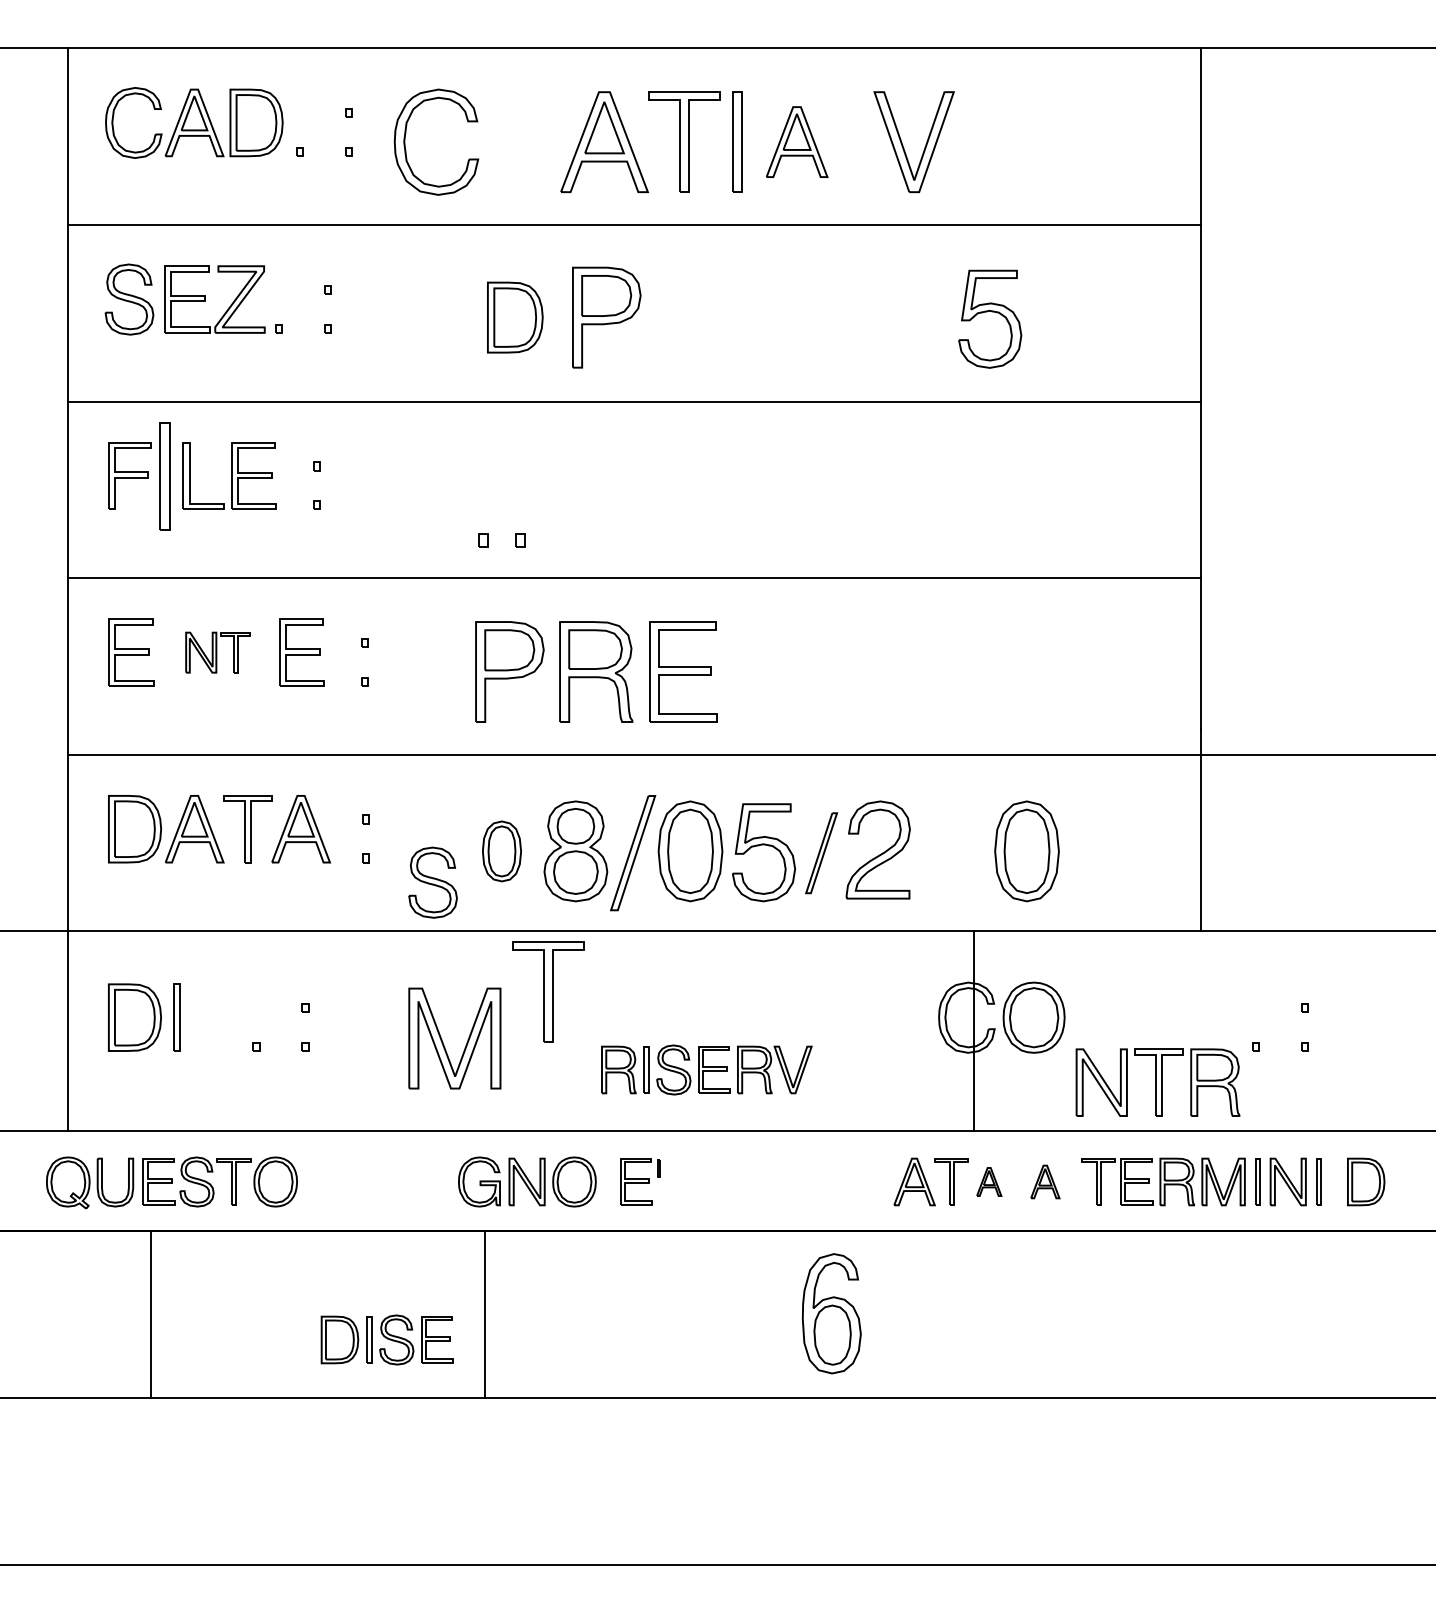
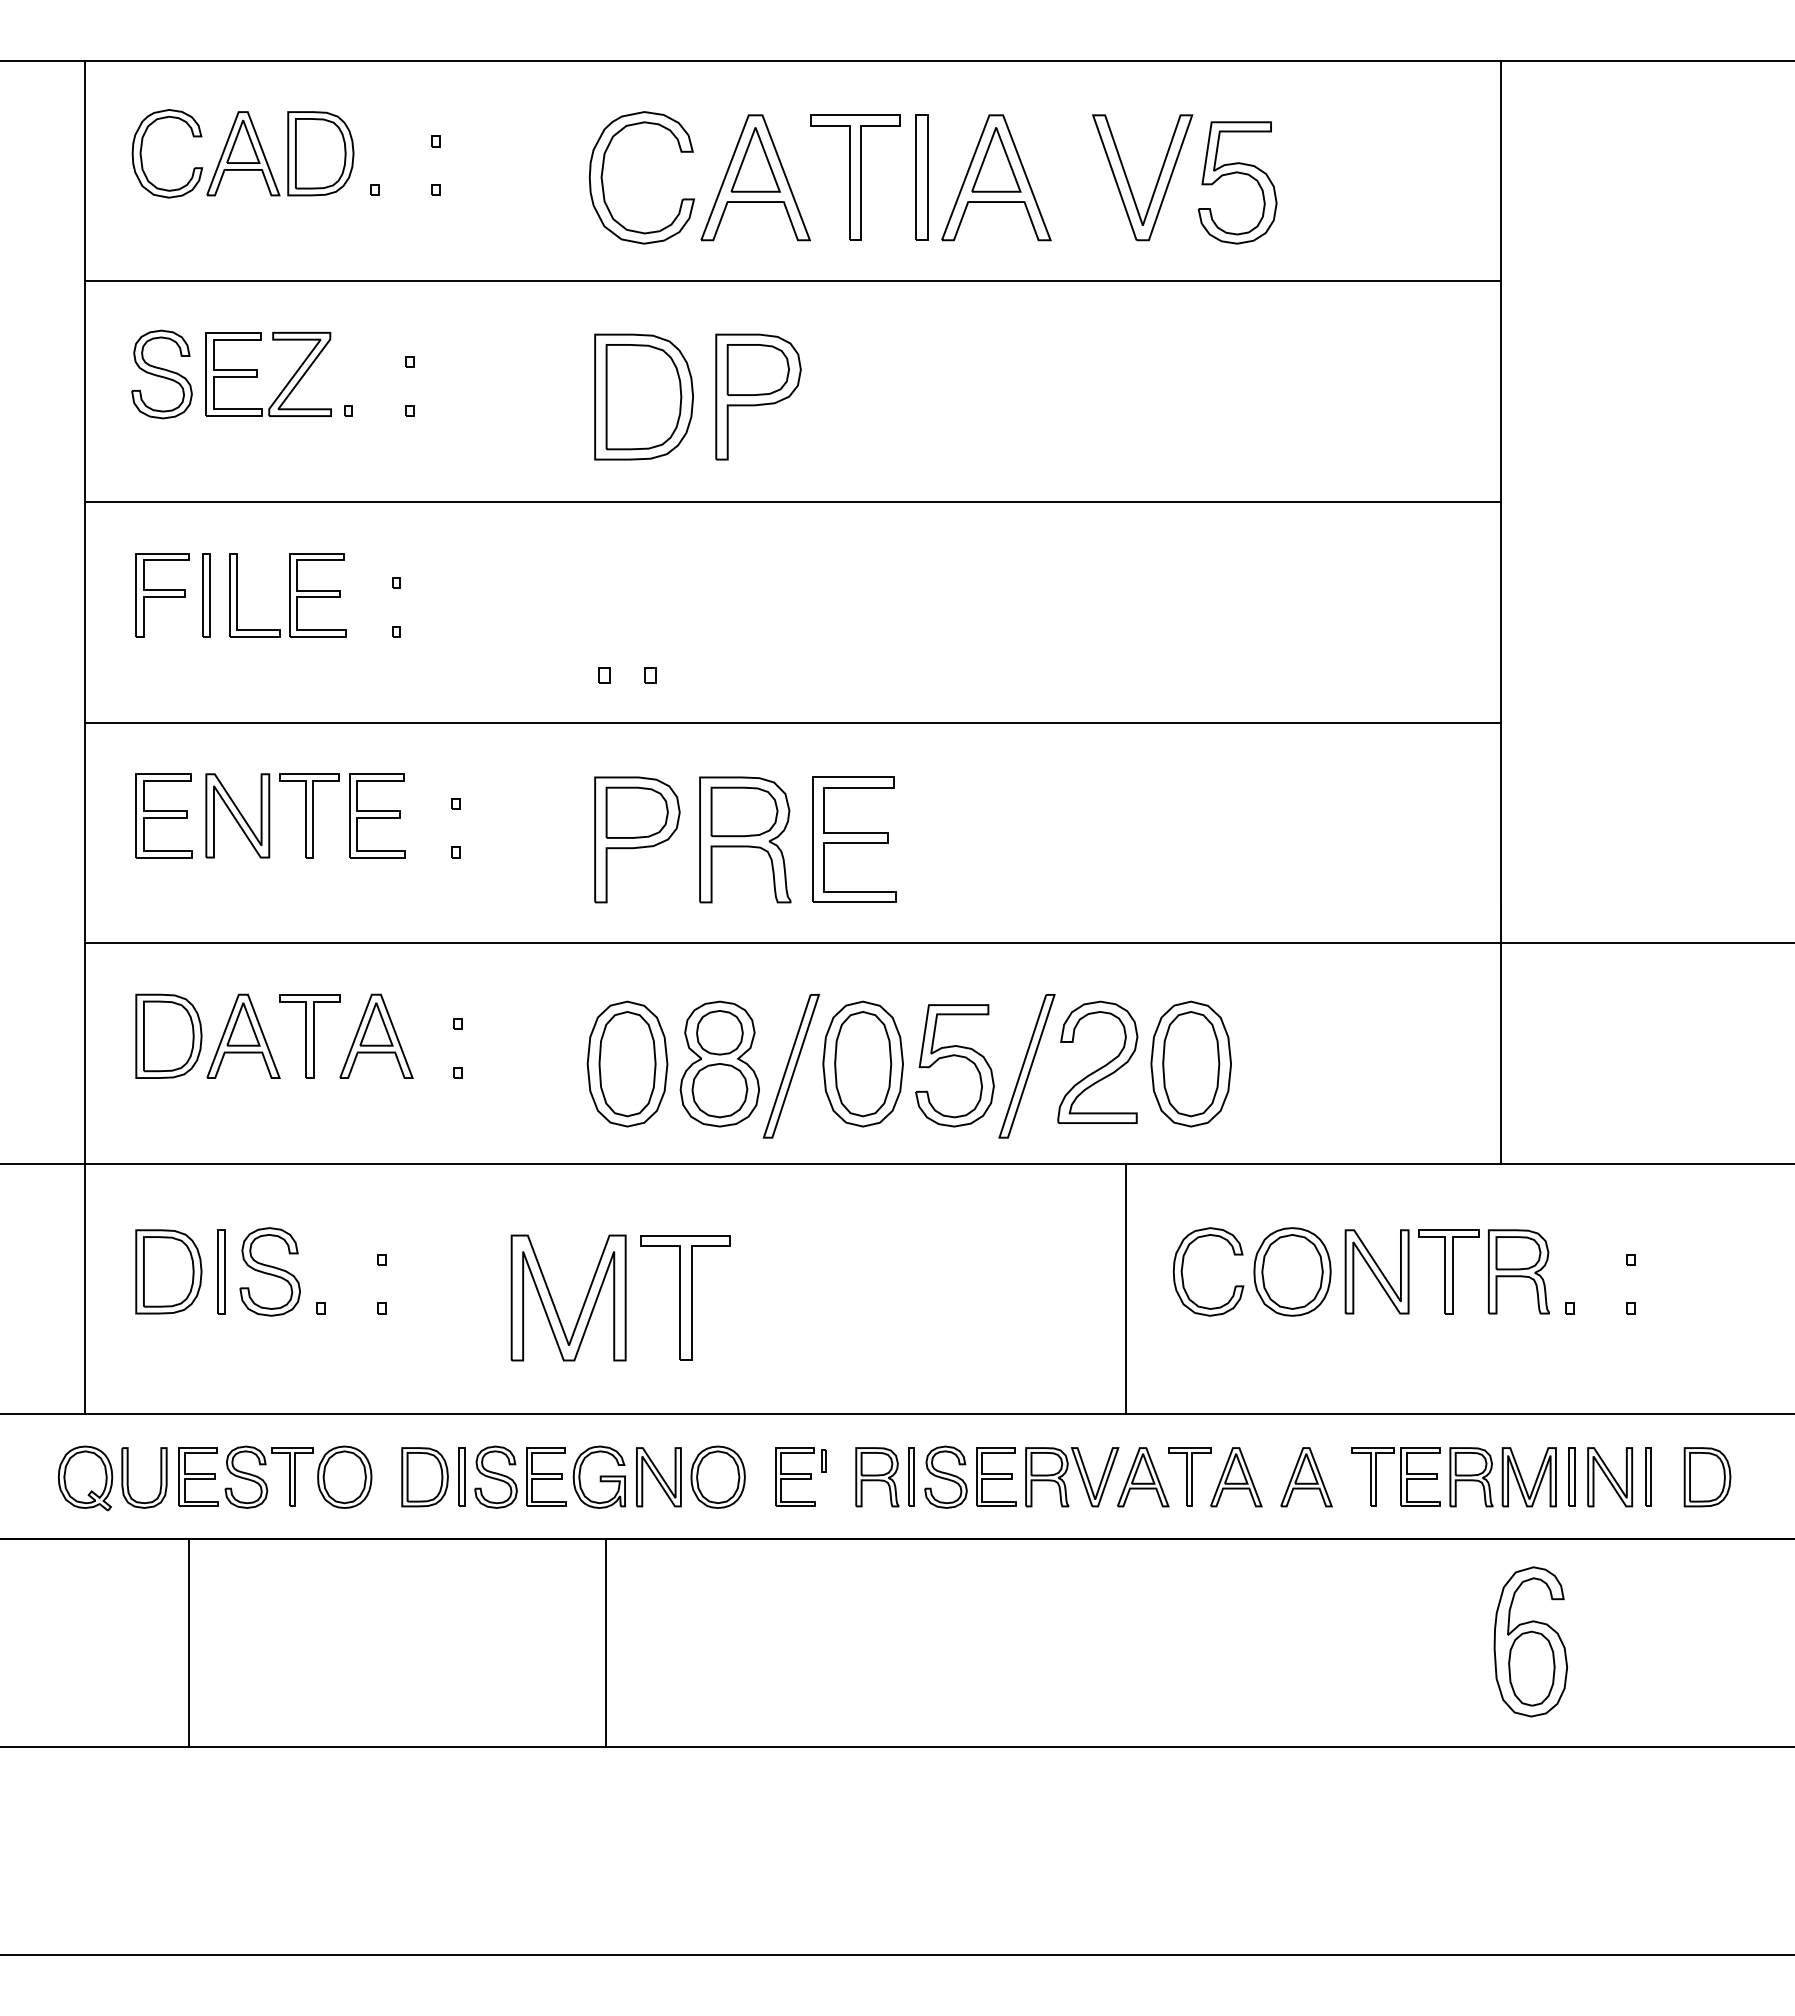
part: (405, 141) -> (603, 176), moved
part: (796, 141) -> (995, 176), size x1.43
part: (991, 312) -> (1239, 174), moved
part: (515, 317) -> (644, 396), size x1.43
part: (164, 475) -> (205, 594), size x0.62
part: (217, 652) -> (272, 815), size x1.67
part: (501, 851) -> (626, 1064), size x1.67
part: (1026, 851) -> (1190, 1064), moved
part: (821, 853) -> (1026, 1066), size x1.43
part: (432, 882) -> (269, 1271), moved
part: (548, 991) -> (685, 1297), moved
line: (974, 1031) -> (1126, 1289), moved
part: (706, 1069) -> (986, 1476), moved
part: (1157, 1082) -> (1446, 1271), moved
part: (989, 1181) -> (1236, 1476), size x1.67
part: (1045, 1181) -> (1306, 1476), size x1.43
part: (831, 1313) -> (1530, 1641), moved
part: (386, 1339) -> (483, 1476), moved

